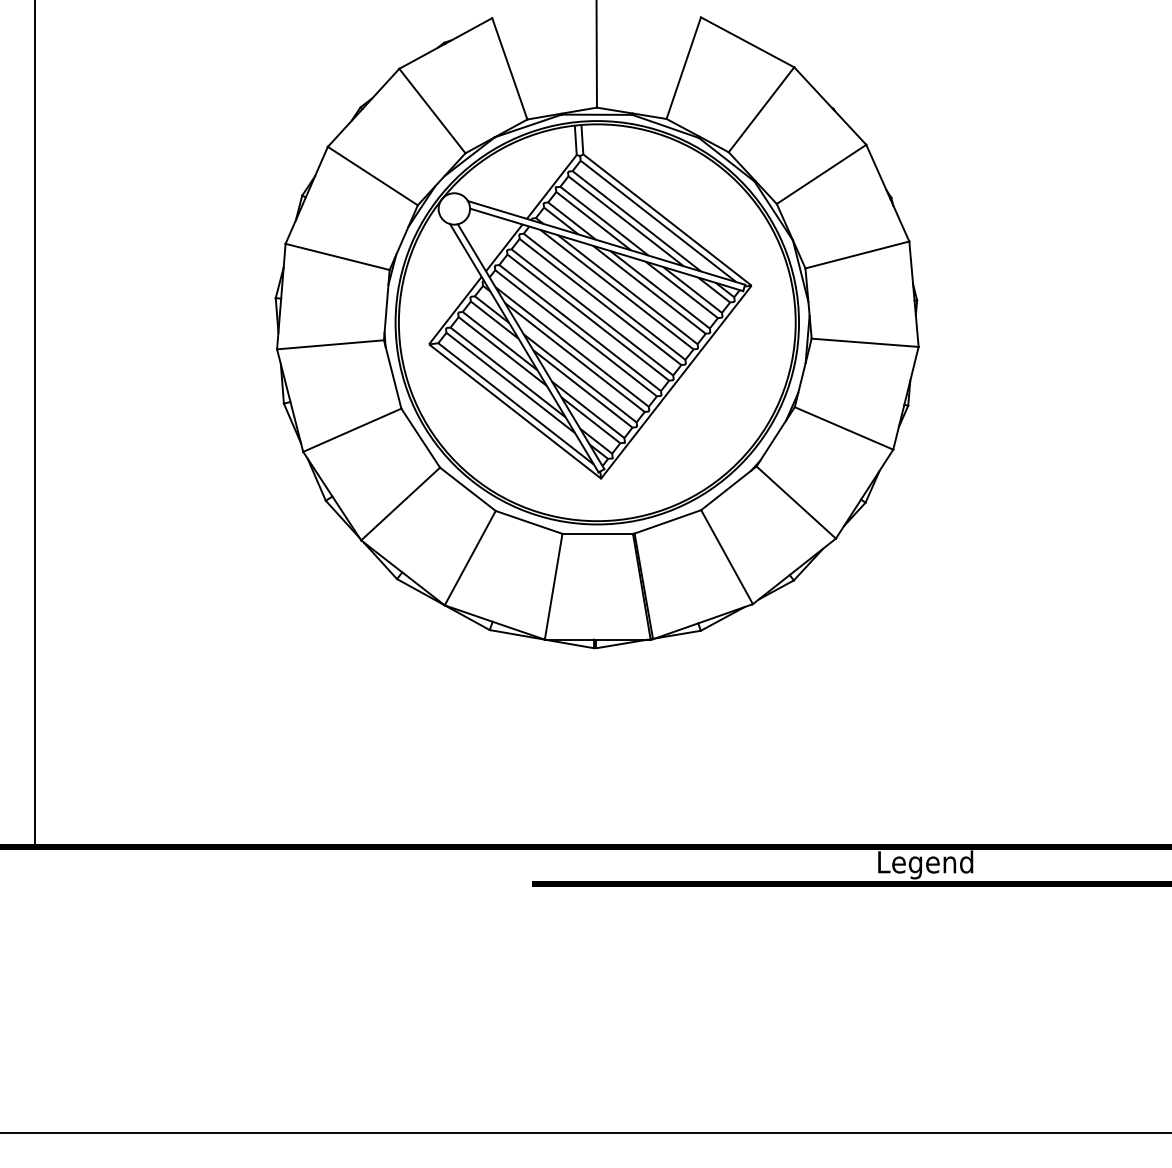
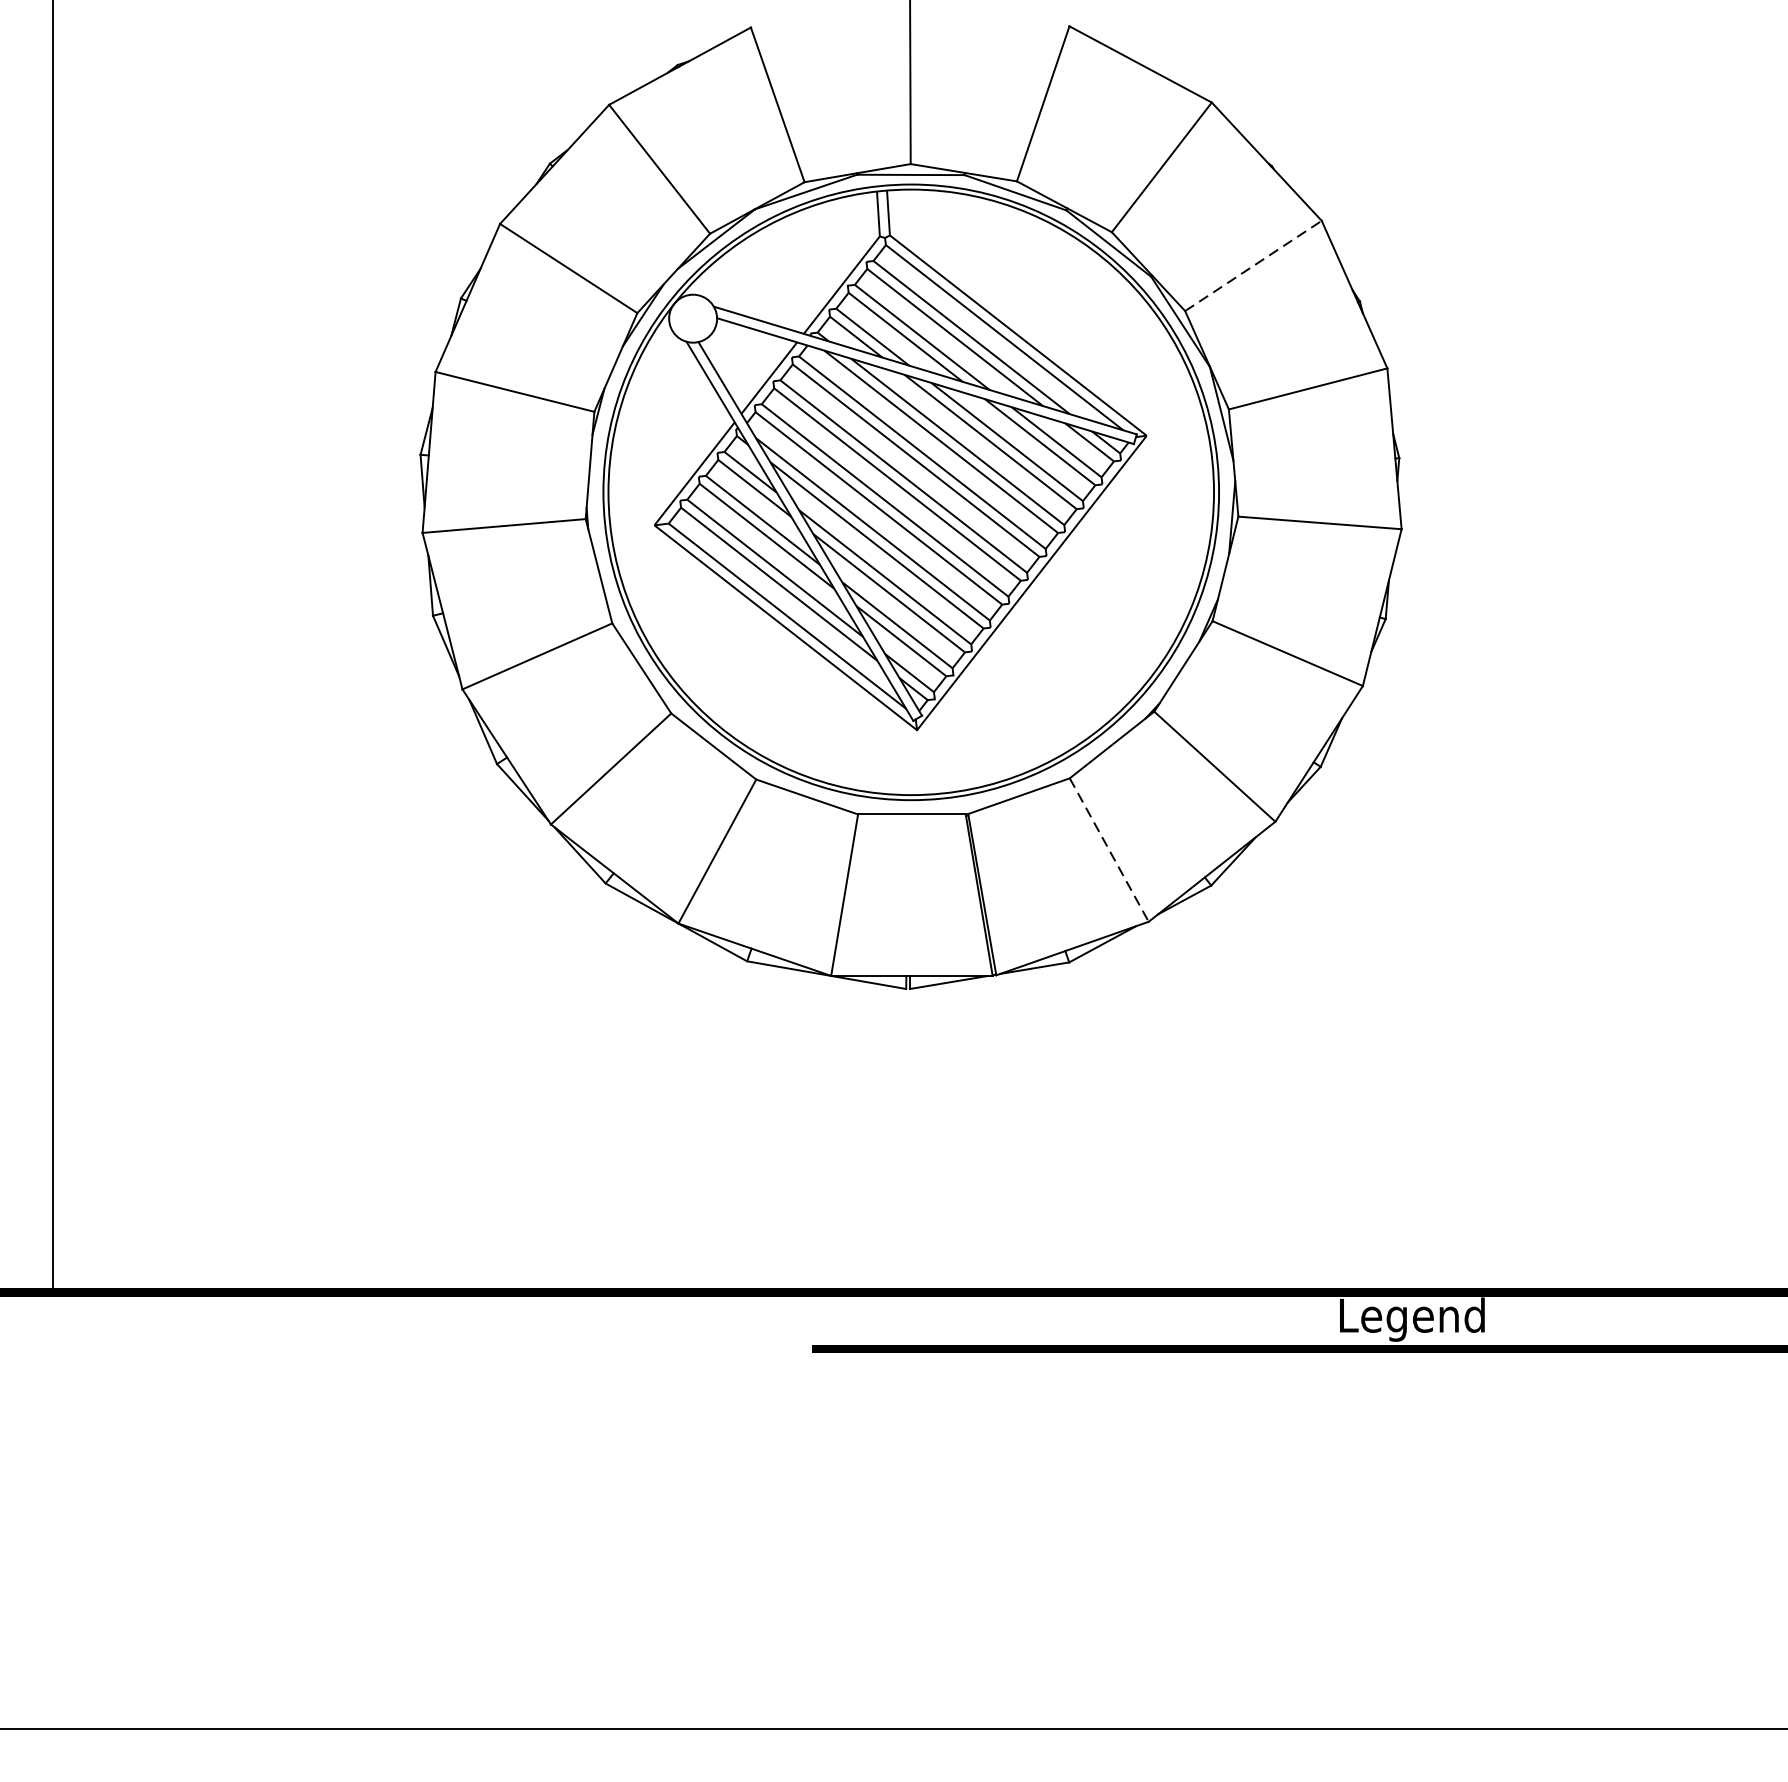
line: (821, 174) -> (1253, 266), solid -> dashed
line: (727, 557) -> (1109, 850), solid -> dashed

